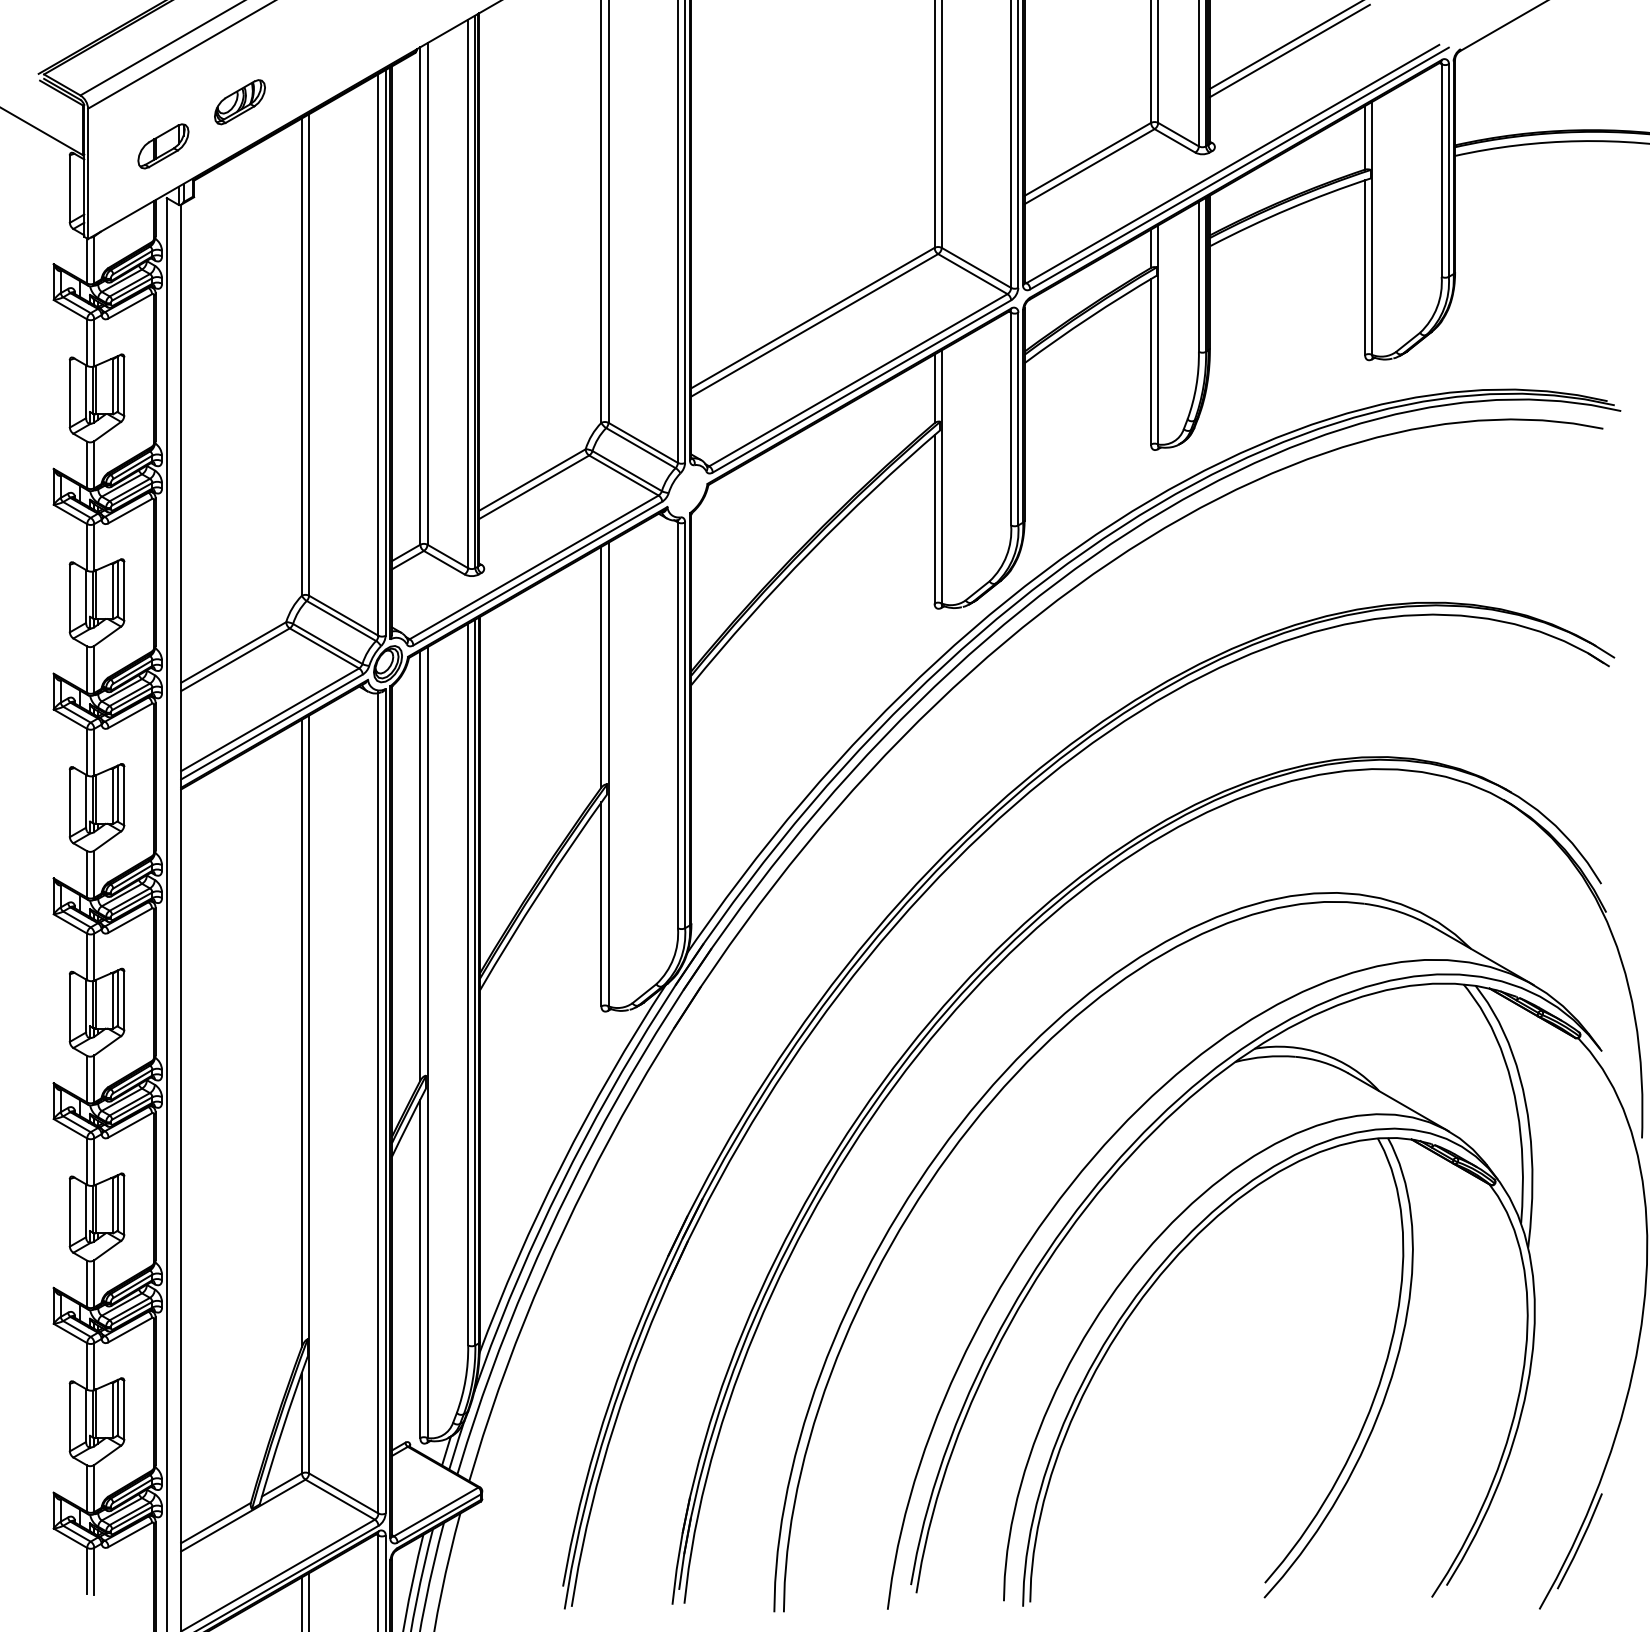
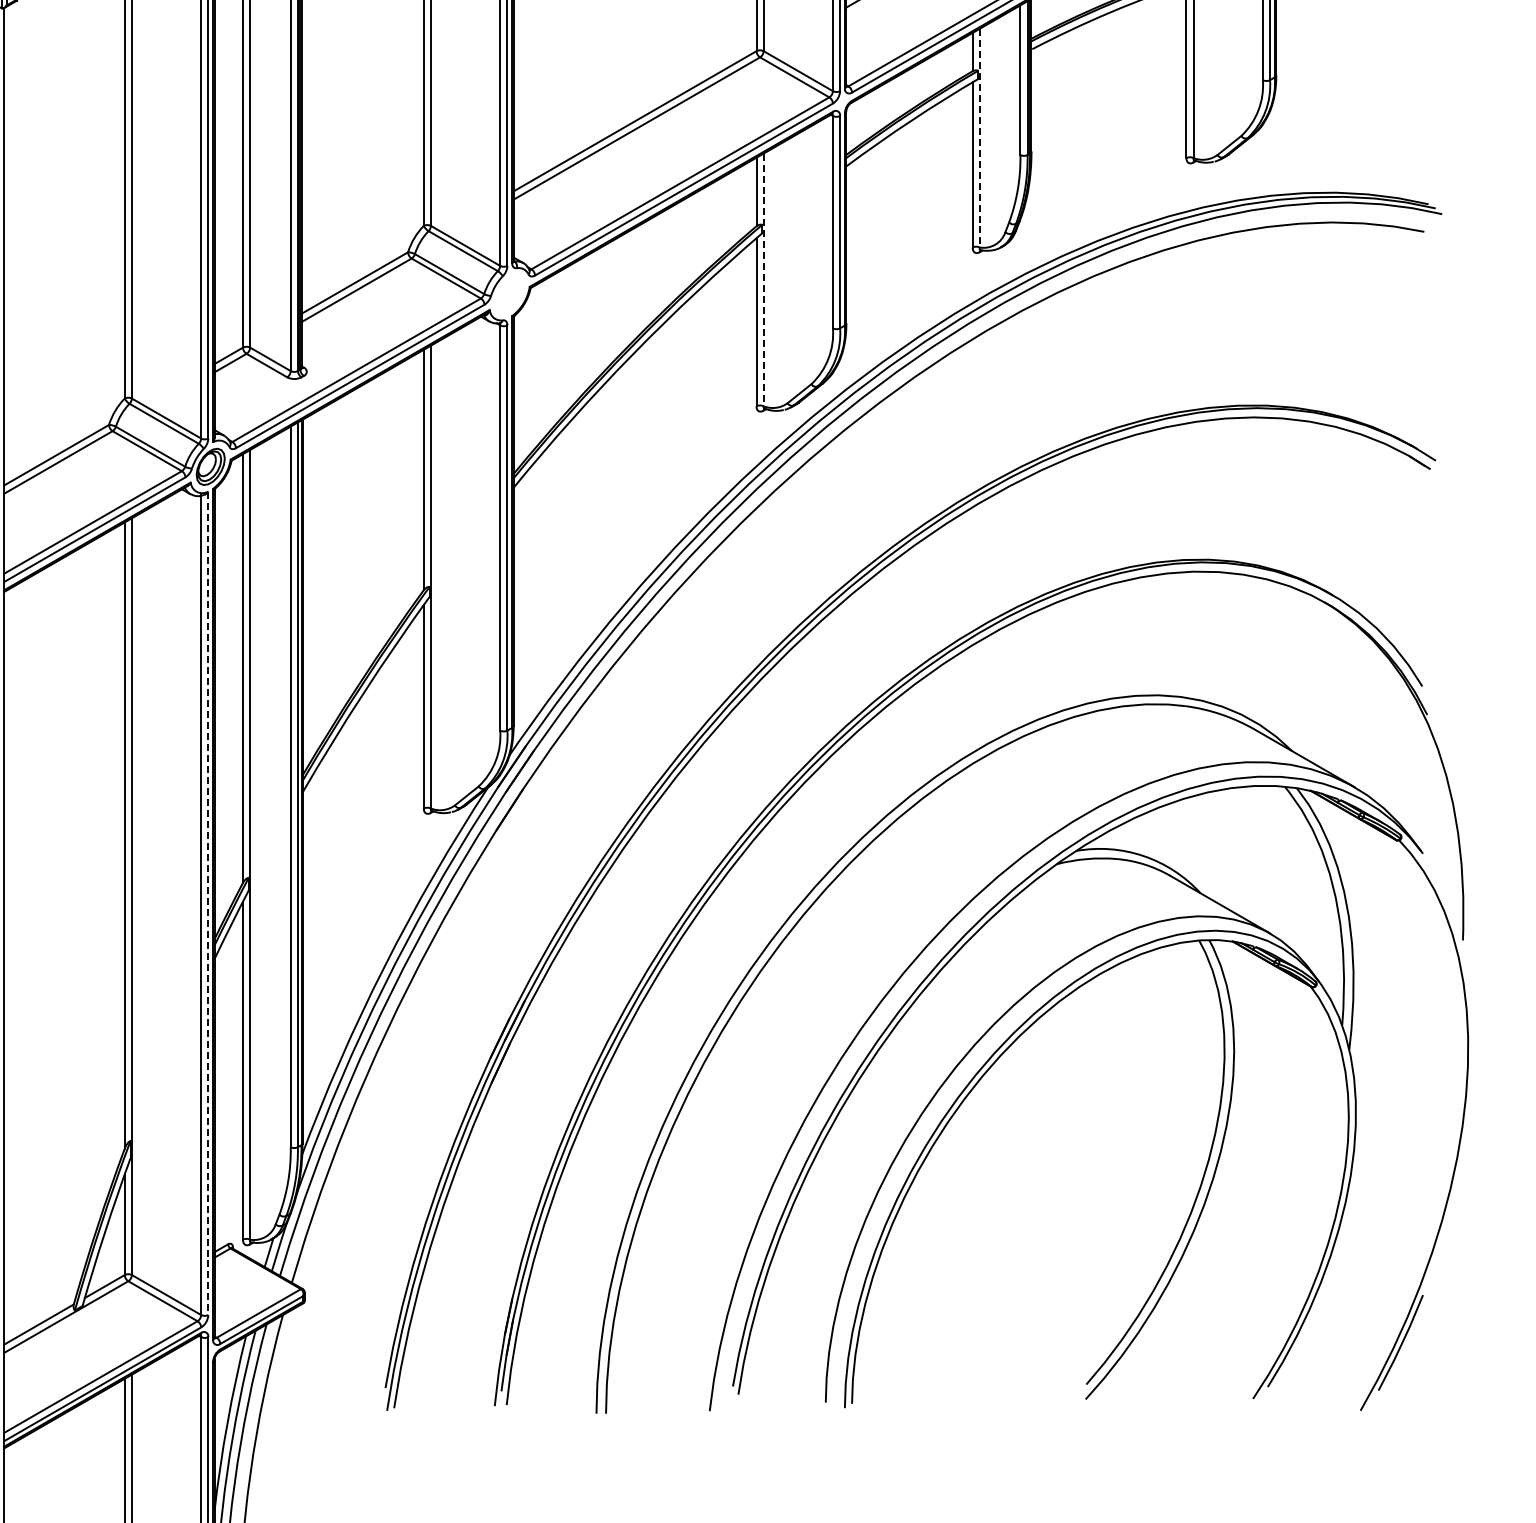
line: (1158, 334) -> (980, 137), solid -> dashed
line: (941, 476) -> (763, 279), solid -> dashed
line: (385, 1101) -> (208, 903), solid -> dashed

